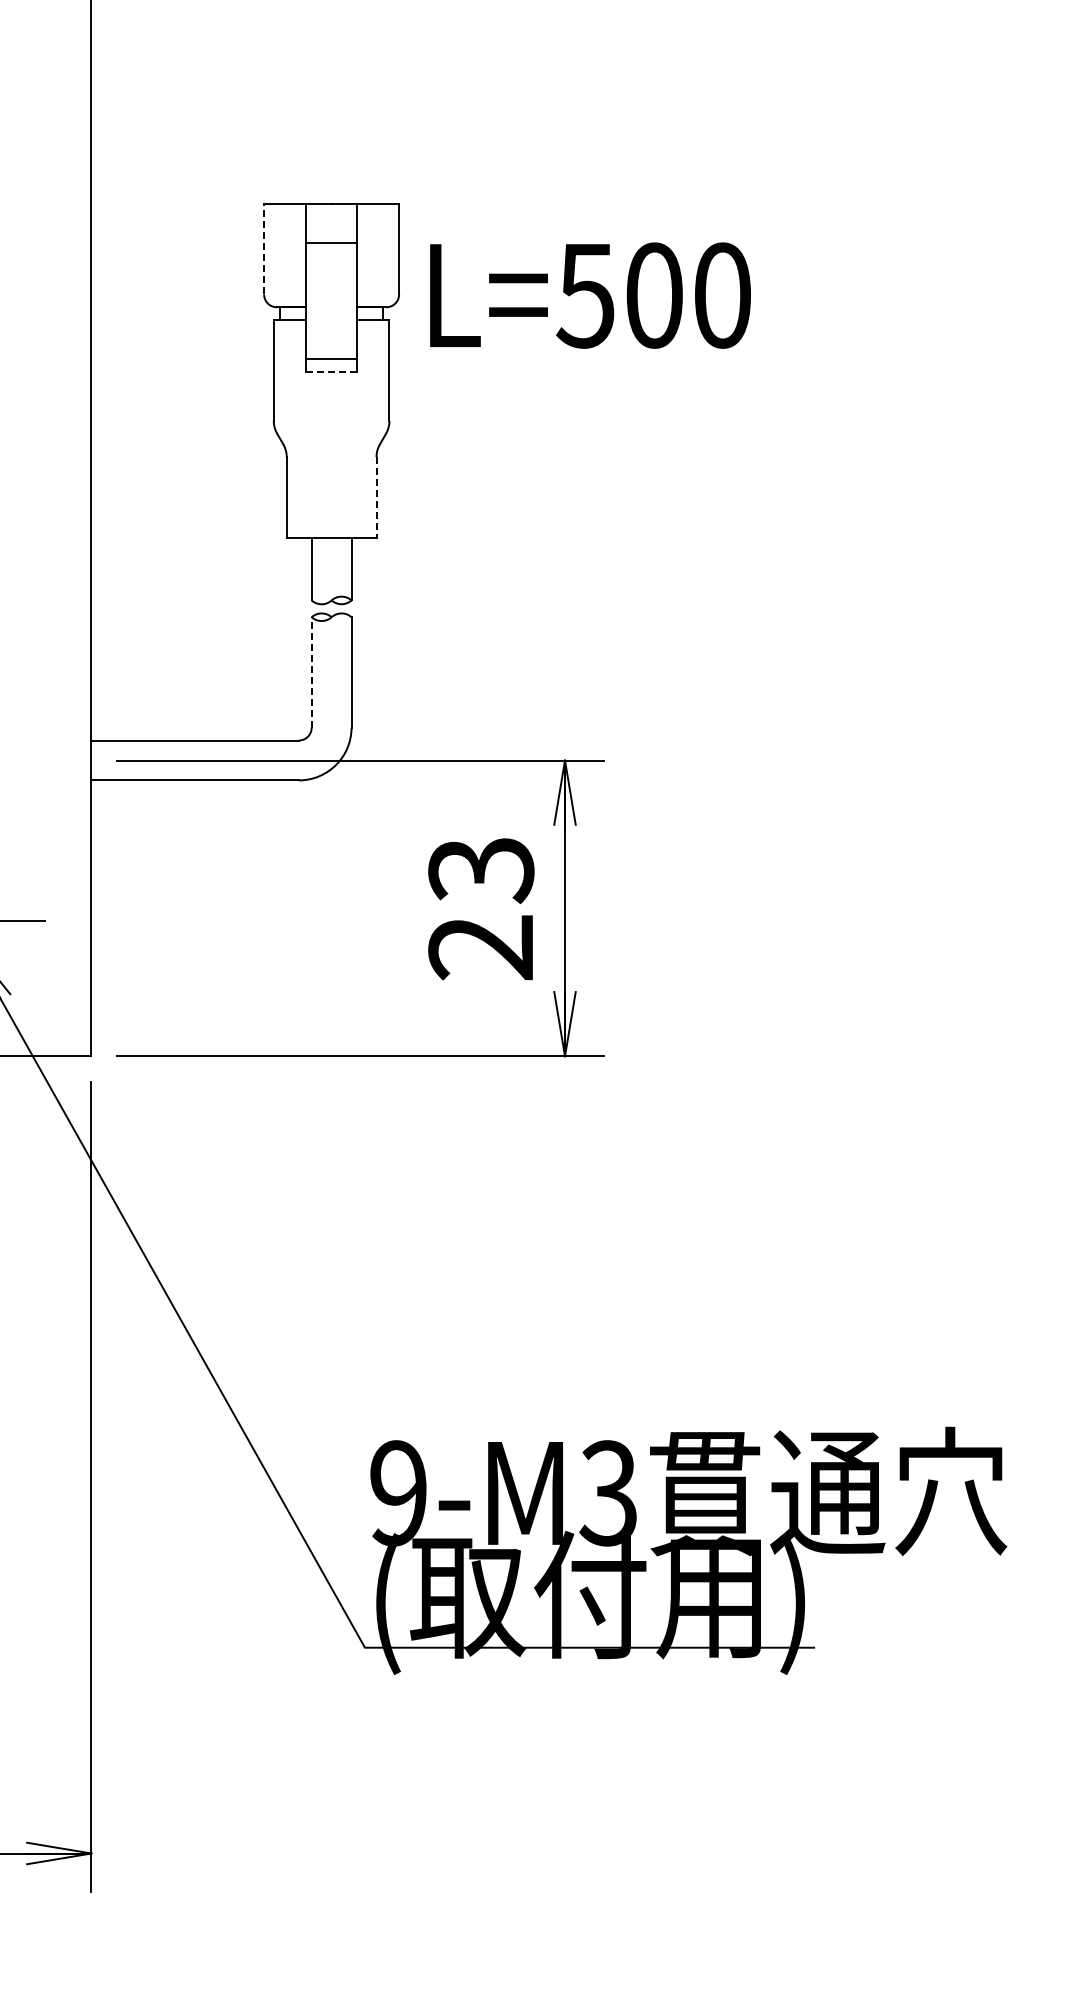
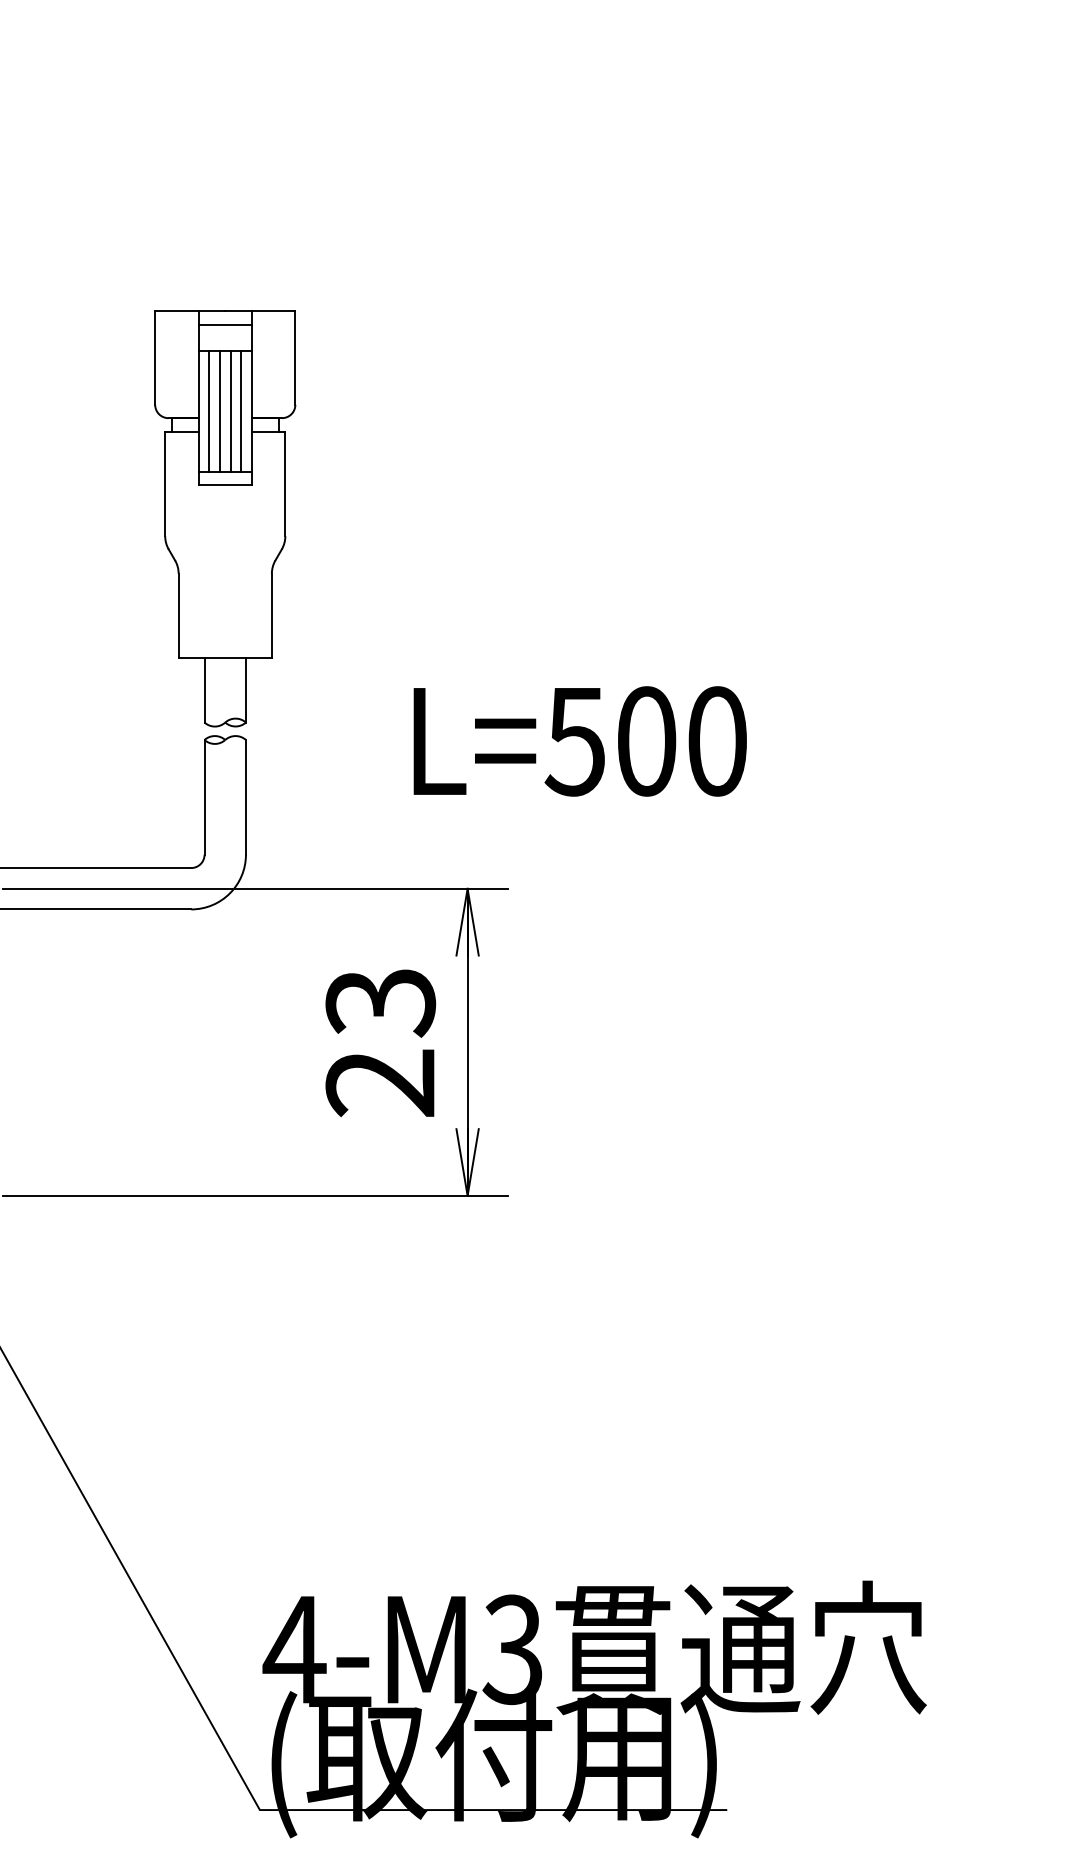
line: (331, 217) -> (225, 324), added
line: (264, 248) -> (155, 357), dashed -> solid
text: (590, 295) -> (580, 741), moved
line: (316, 300) -> (209, 411), added
line: (326, 300) -> (219, 411), added
line: (336, 300) -> (230, 411), added
line: (347, 300) -> (241, 411), added
line: (331, 371) -> (225, 484), dashed -> solid
line: (376, 498) -> (271, 616), dashed -> solid
line: (311, 671) -> (204, 796), dashed -> solid
text: (398, 1493) -> (294, 1649), 9-M3 -> 4-M3

